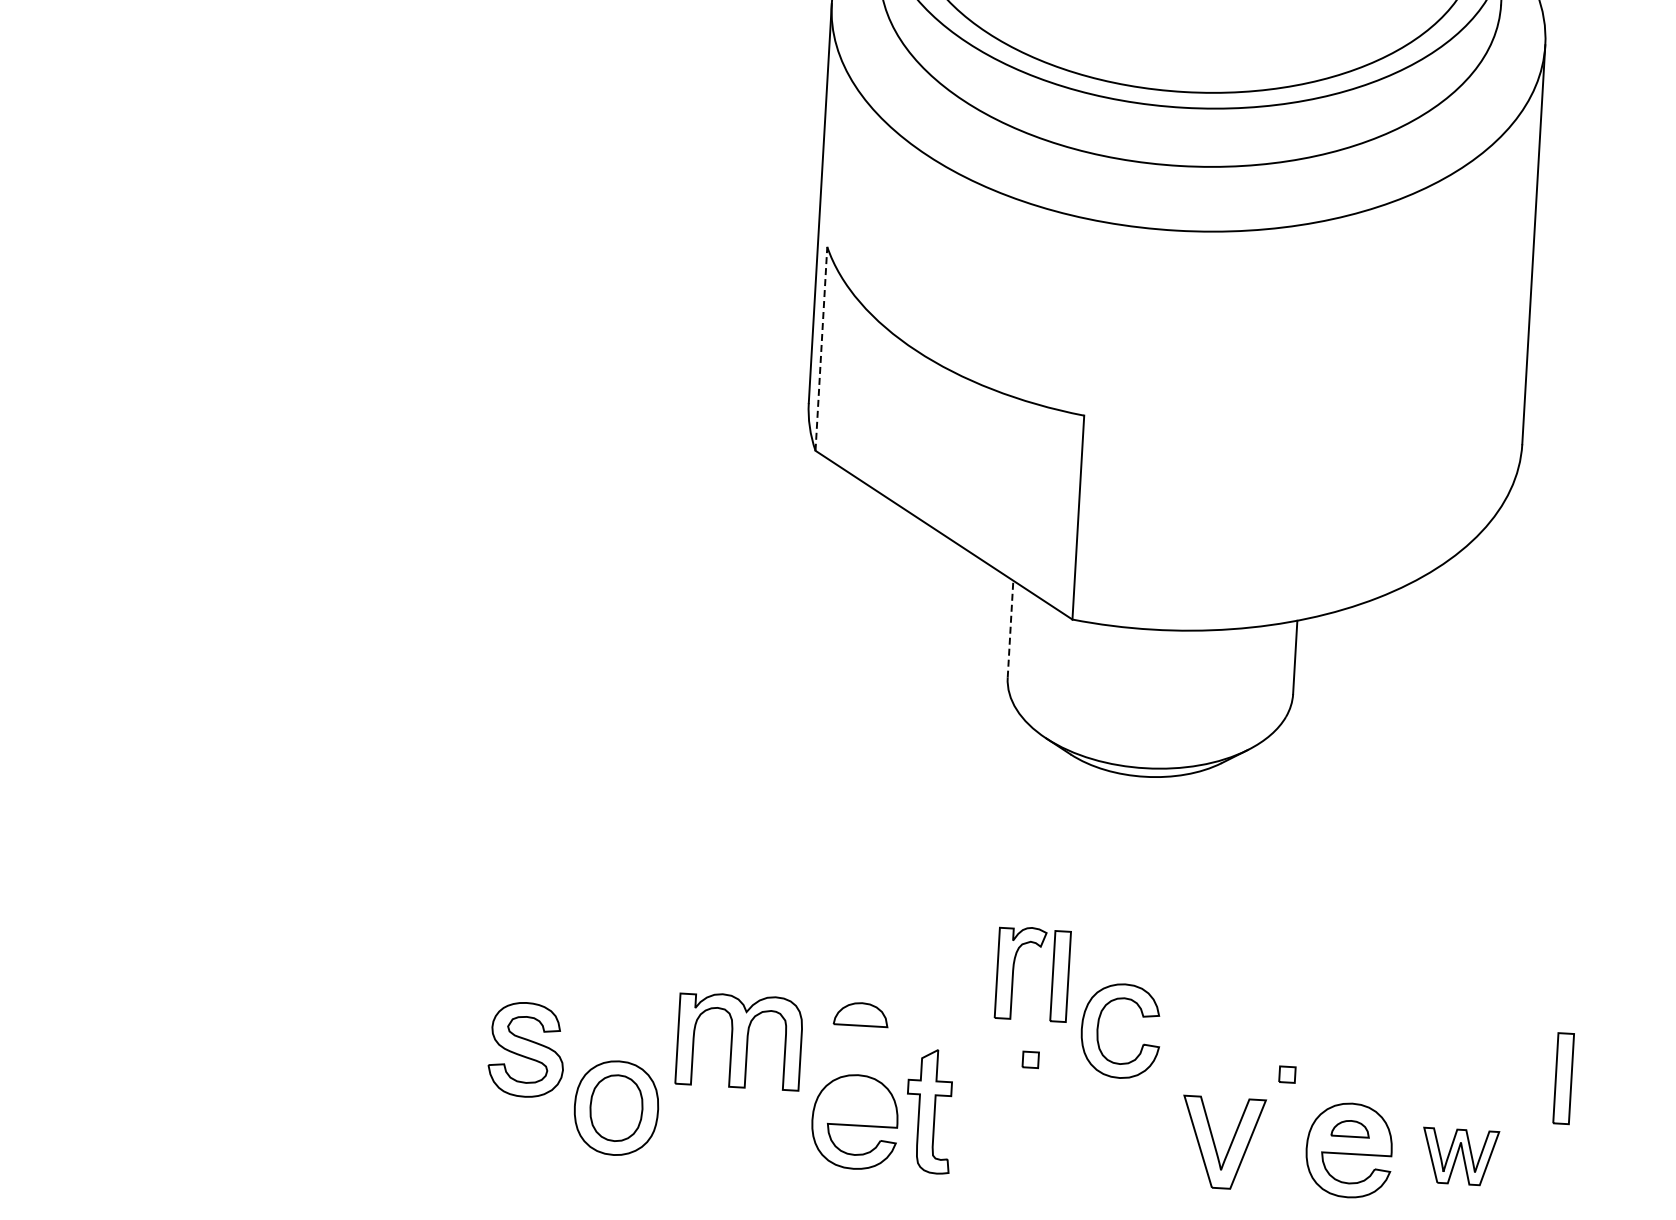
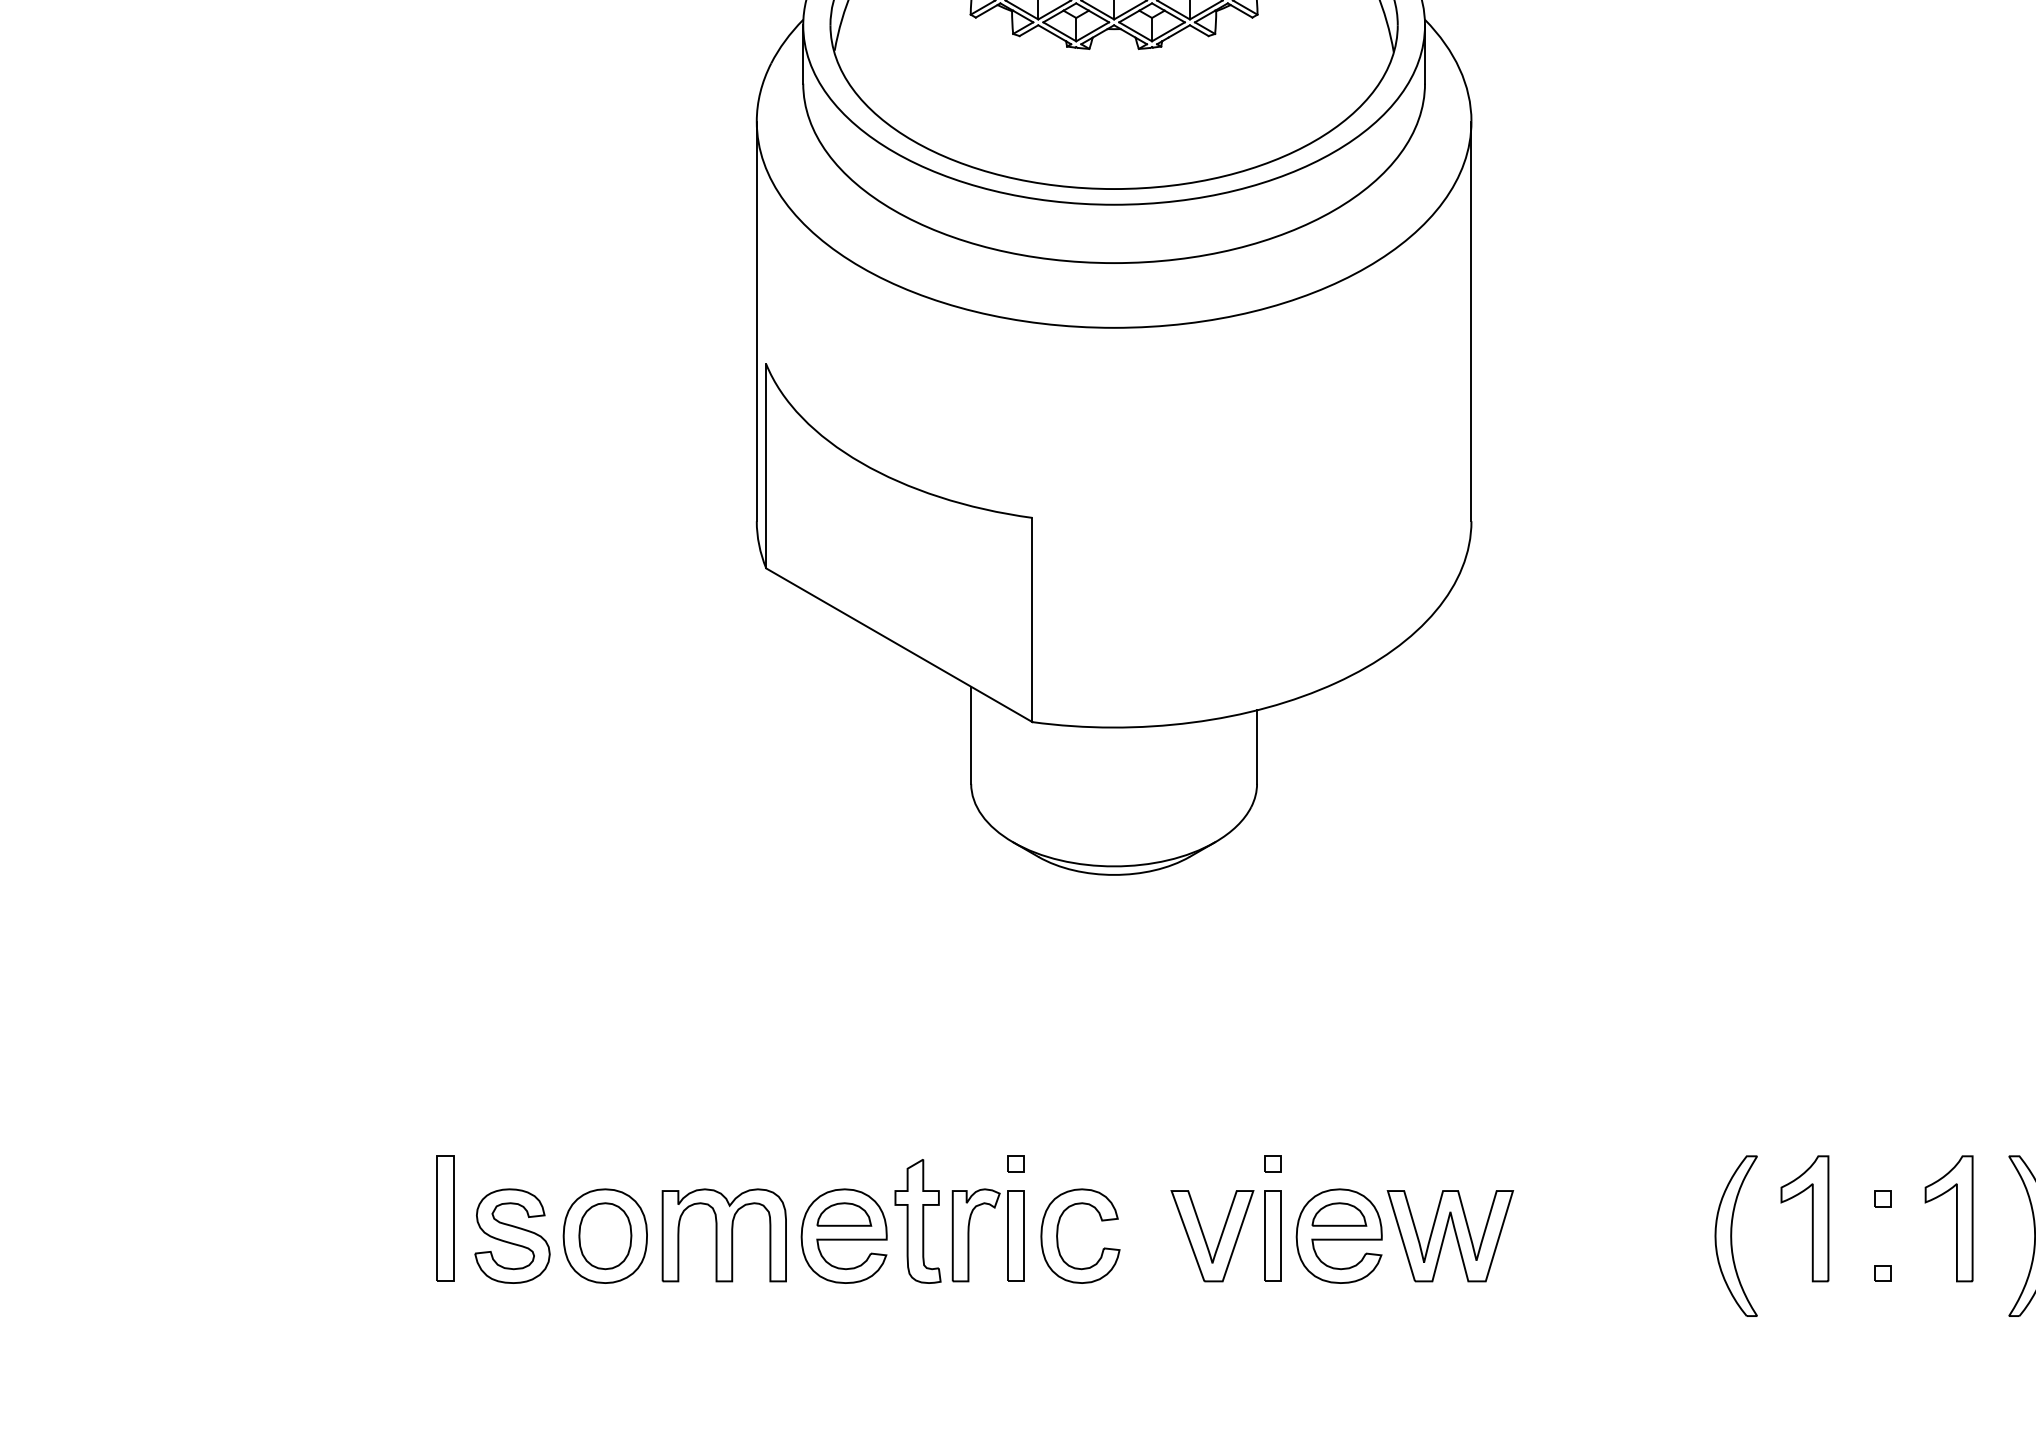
line: (821, 348) -> (766, 465), dashed -> solid
line: (1010, 629) -> (971, 735), dashed -> solid
part: (1014, 973) -> (969, 1235), moved
part: (861, 1014) -> (844, 1214), moved
part: (1099, 1027) -> (1058, 1233), moved
part: (738, 1041) -> (723, 1235), moved
part: (526, 1049) -> (512, 1235), moved
part: (1562, 1077) -> (1272, 1235), moved
part: (457, 1081) -> (445, 1218), added
part: (1350, 1128) -> (1339, 1214), size x1.43
part: (1460, 1157) -> (1450, 1236), size x1.67

